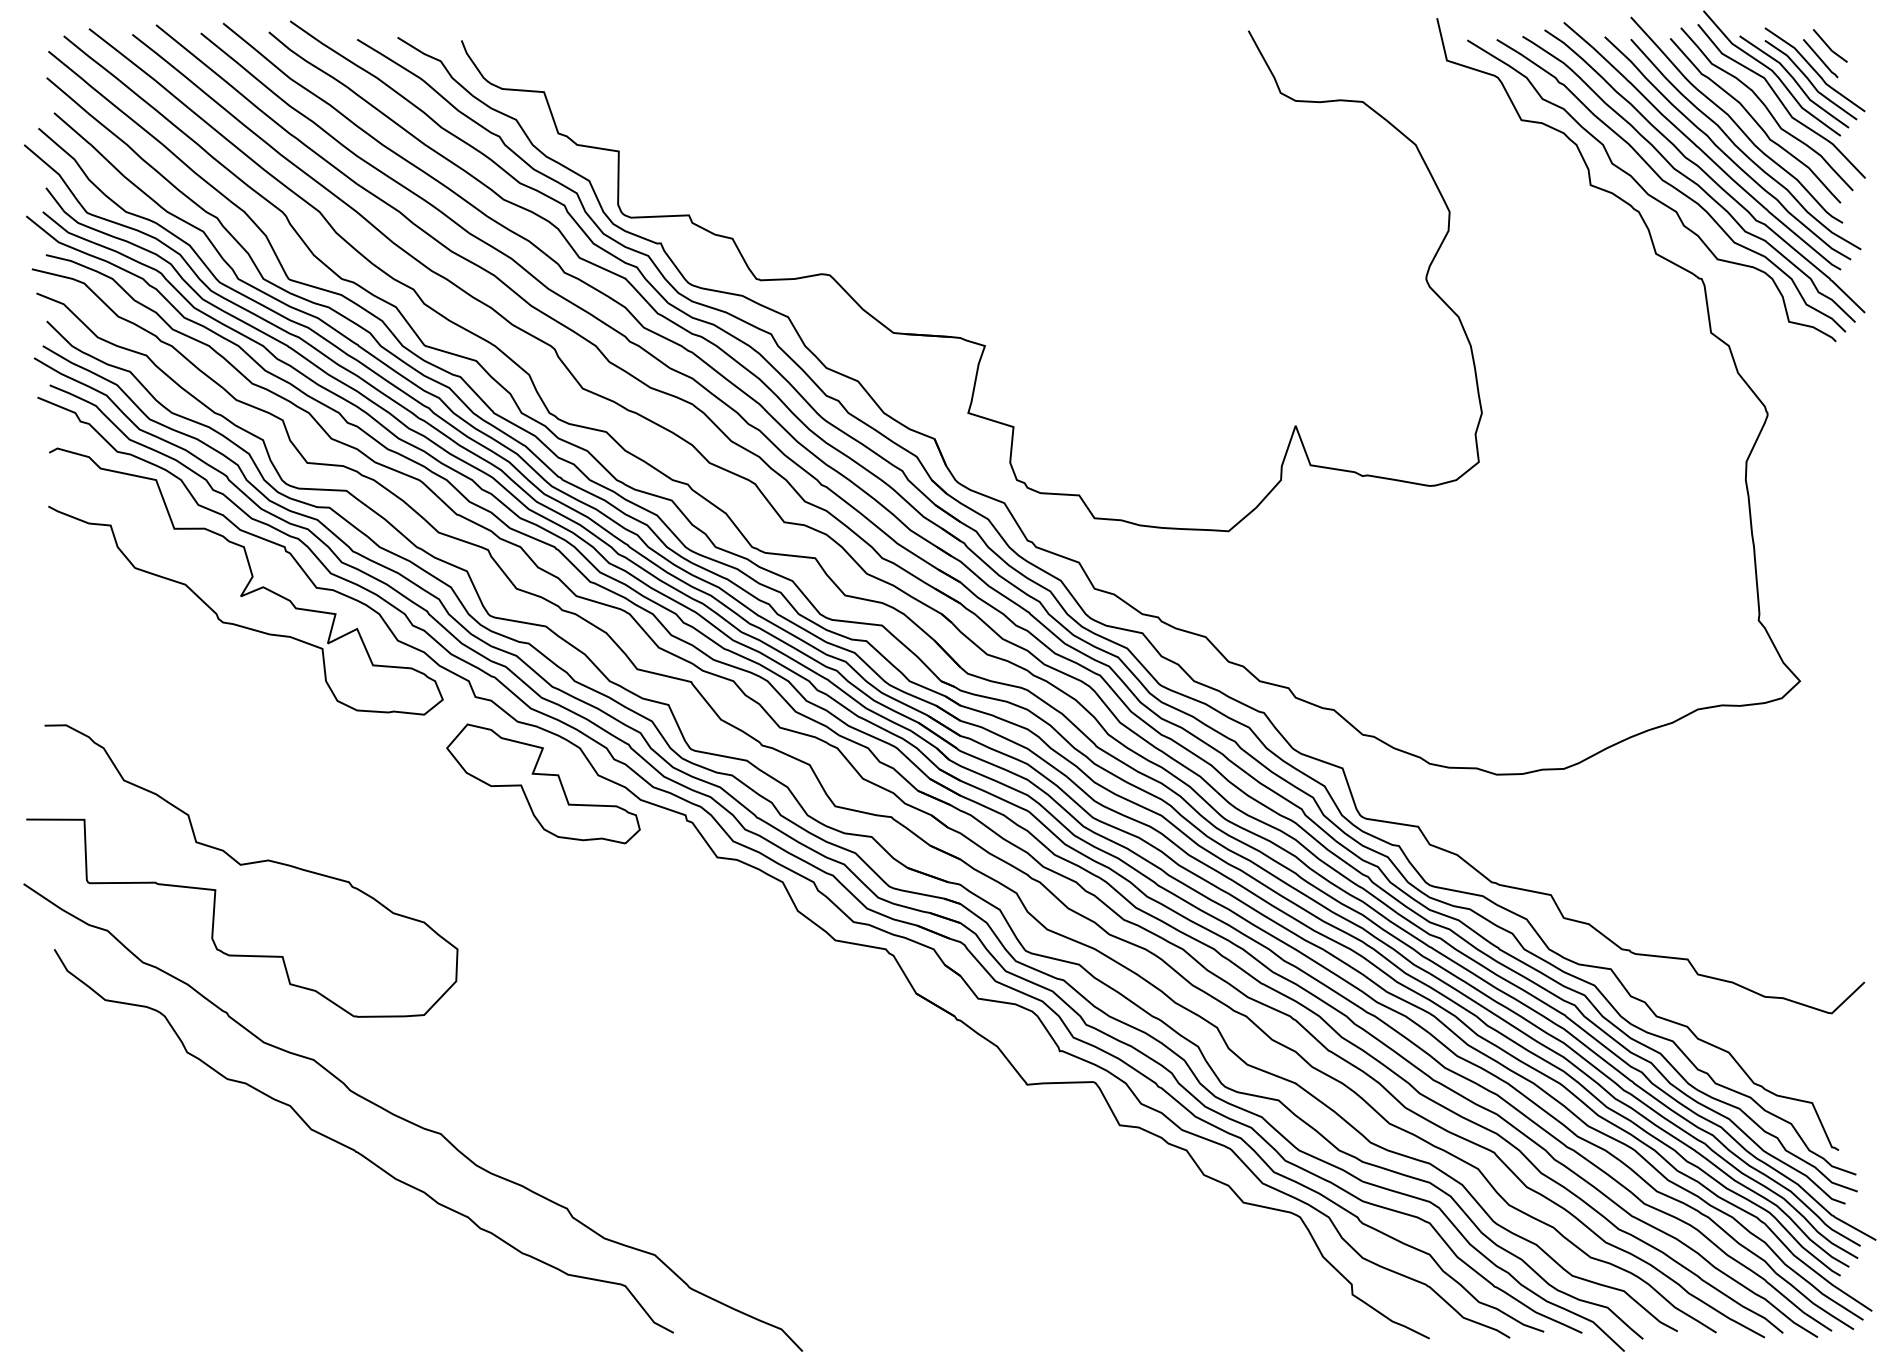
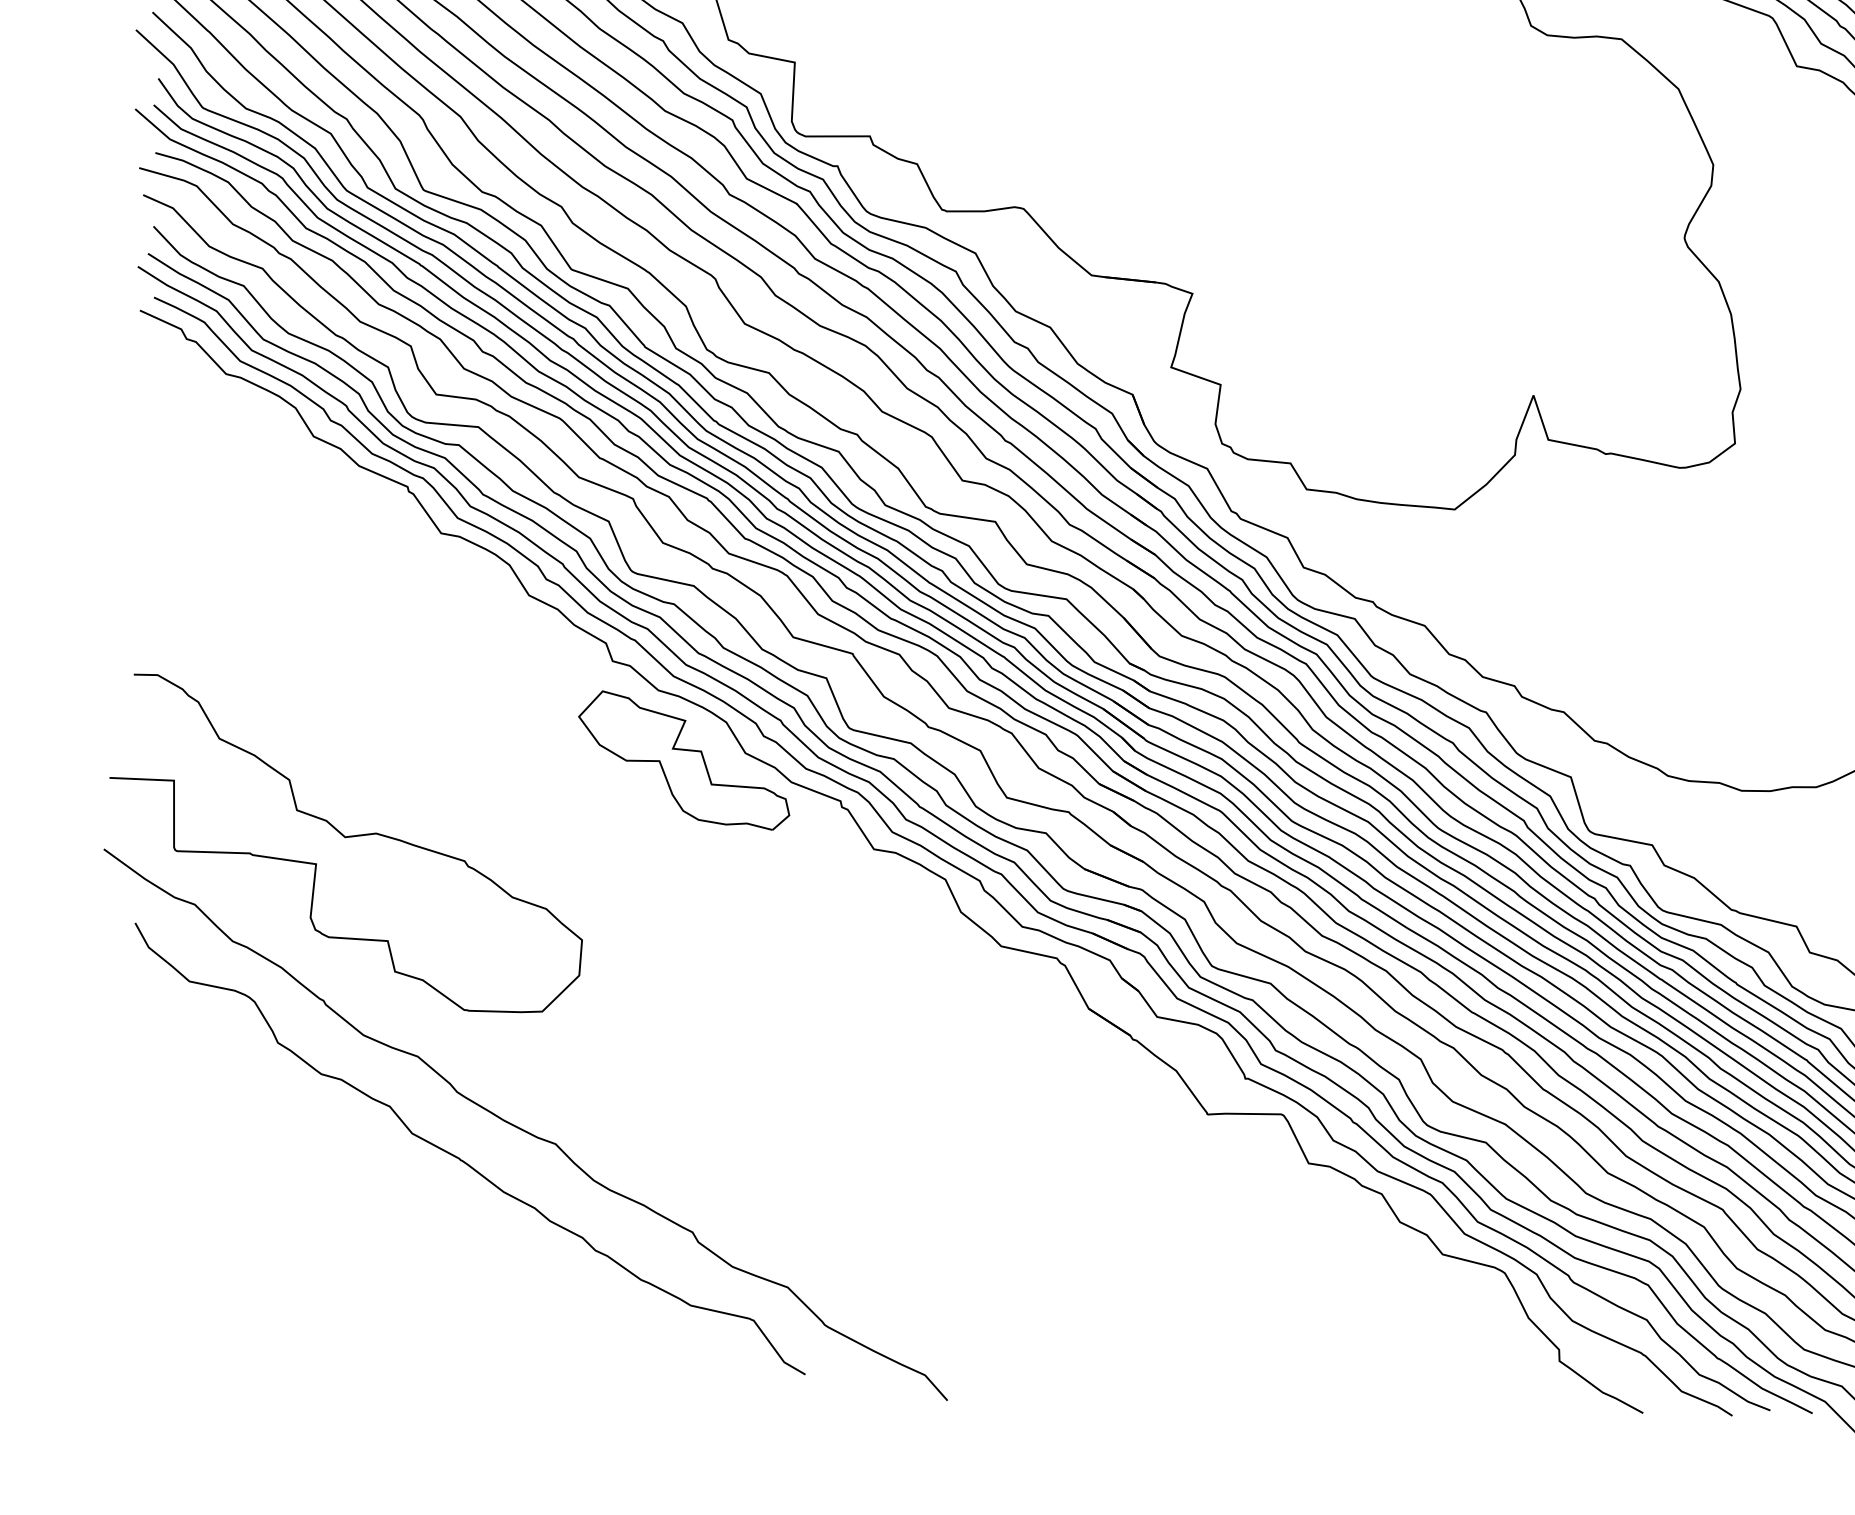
curve: (247, 583) -> (364, 525), removed

